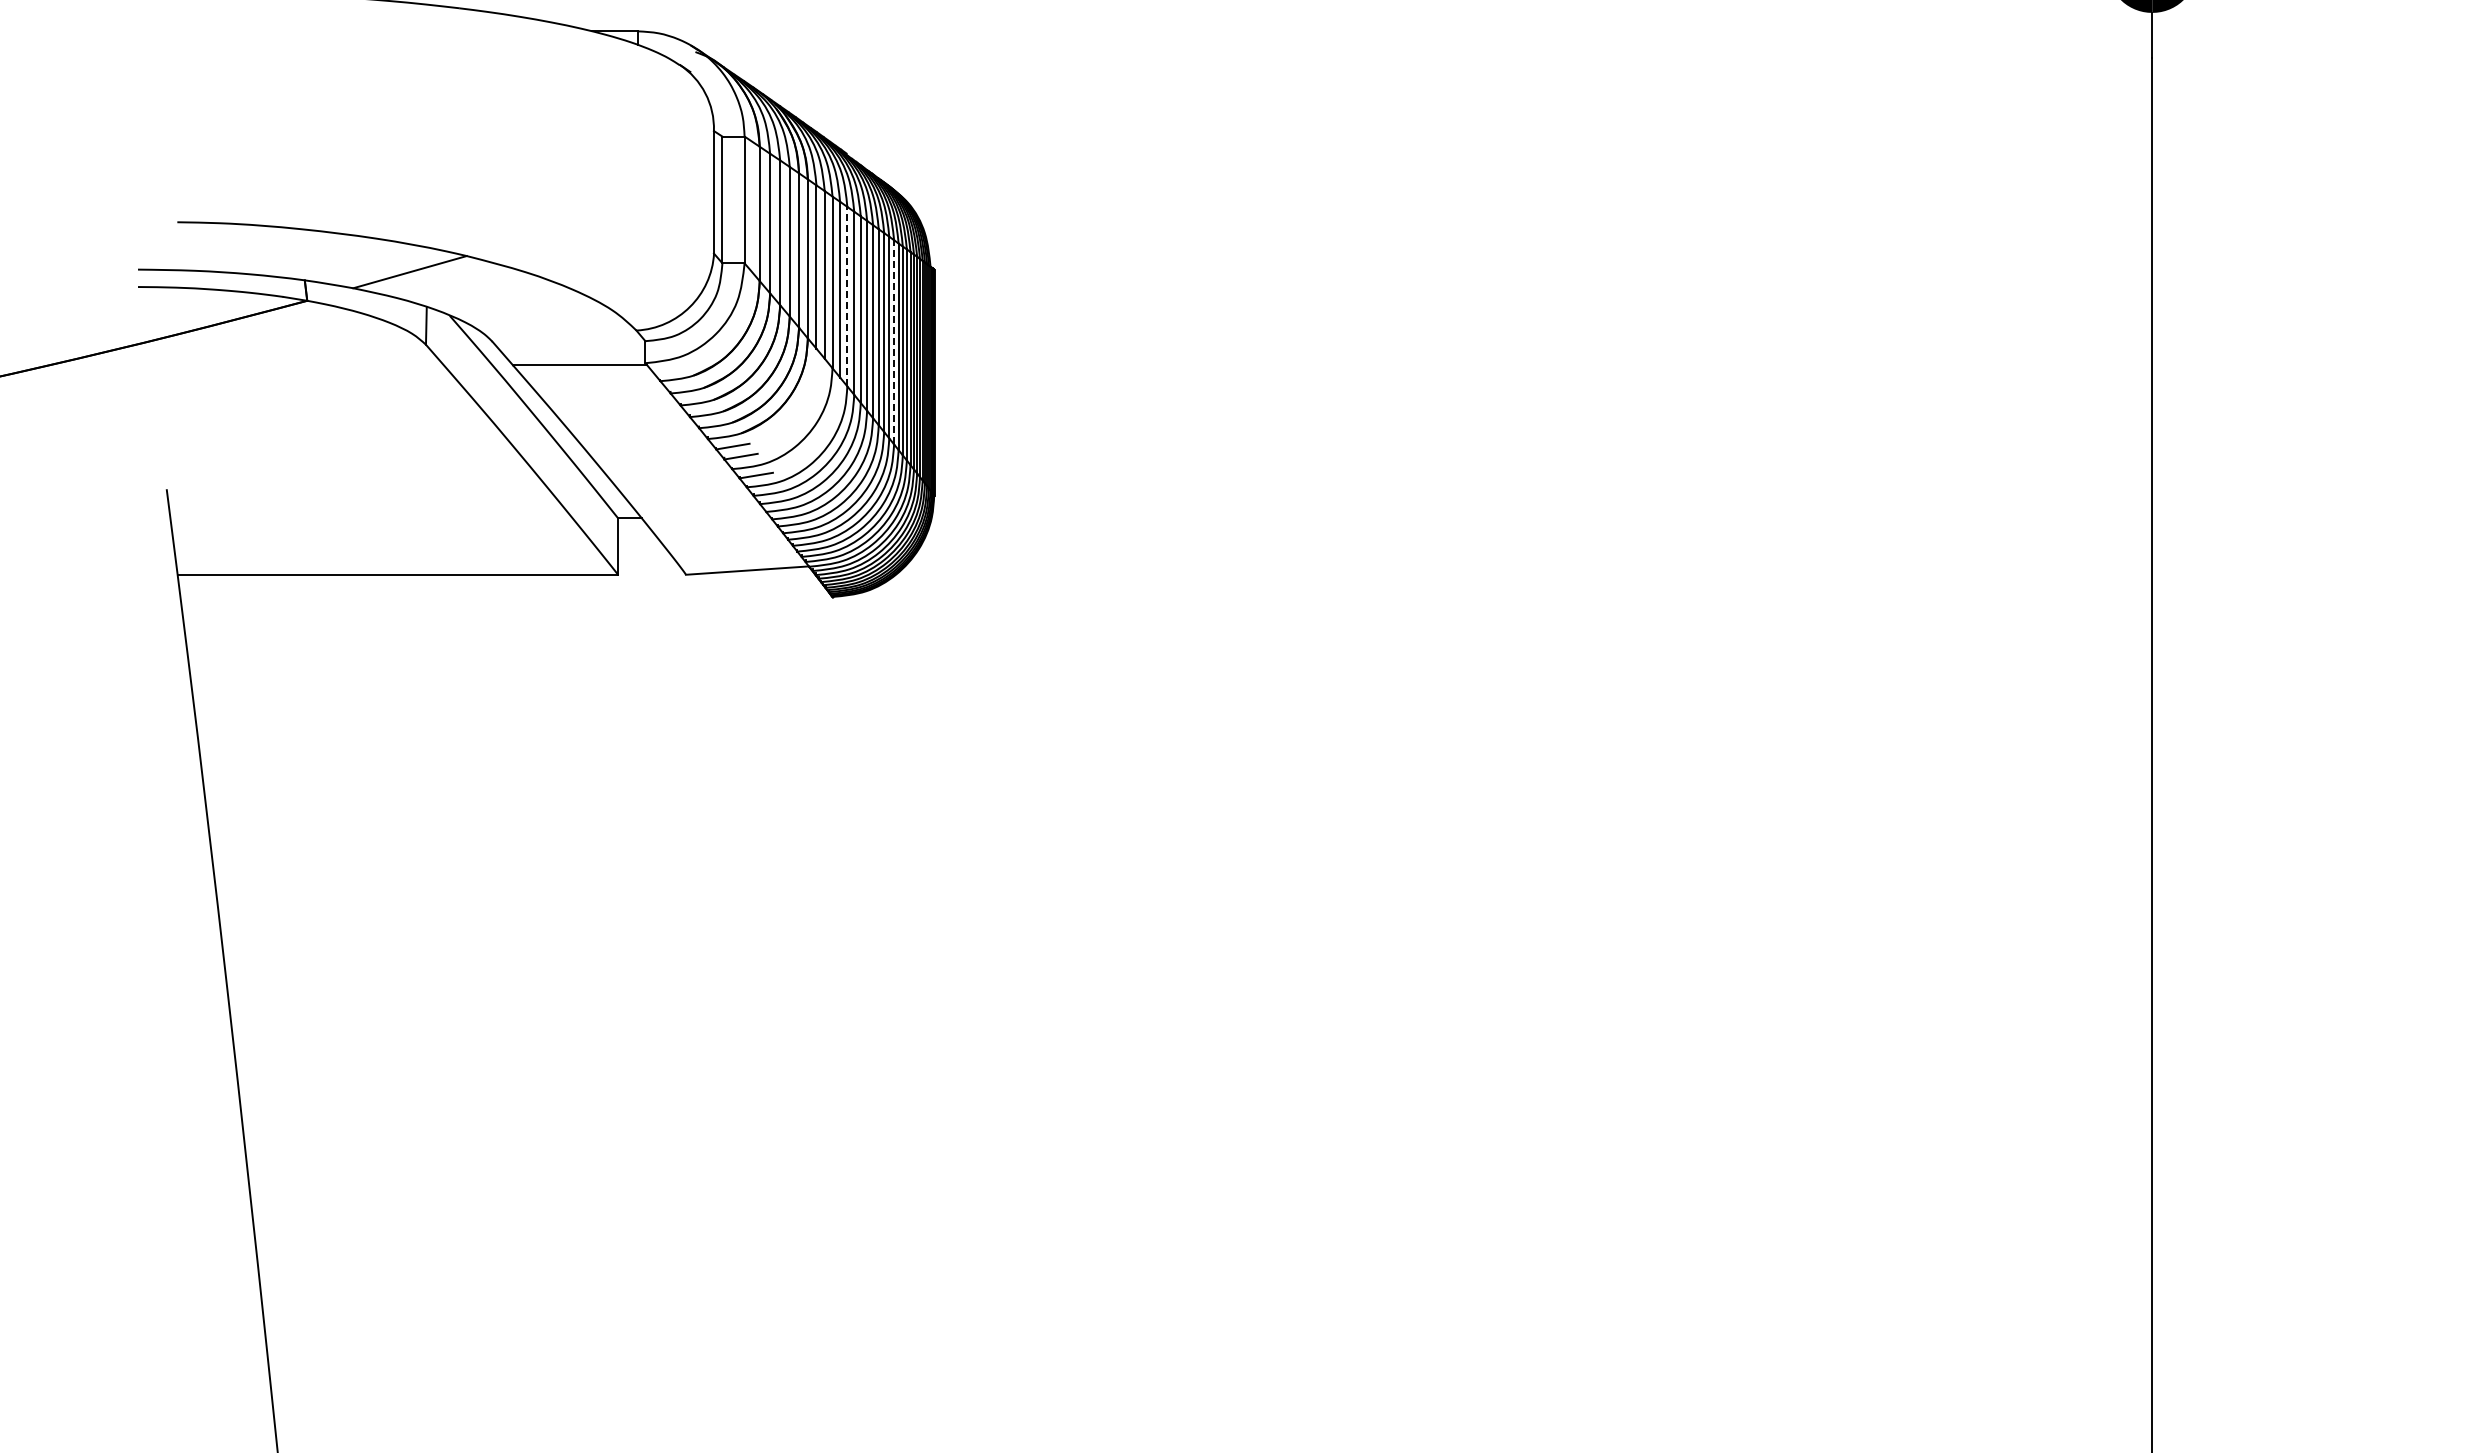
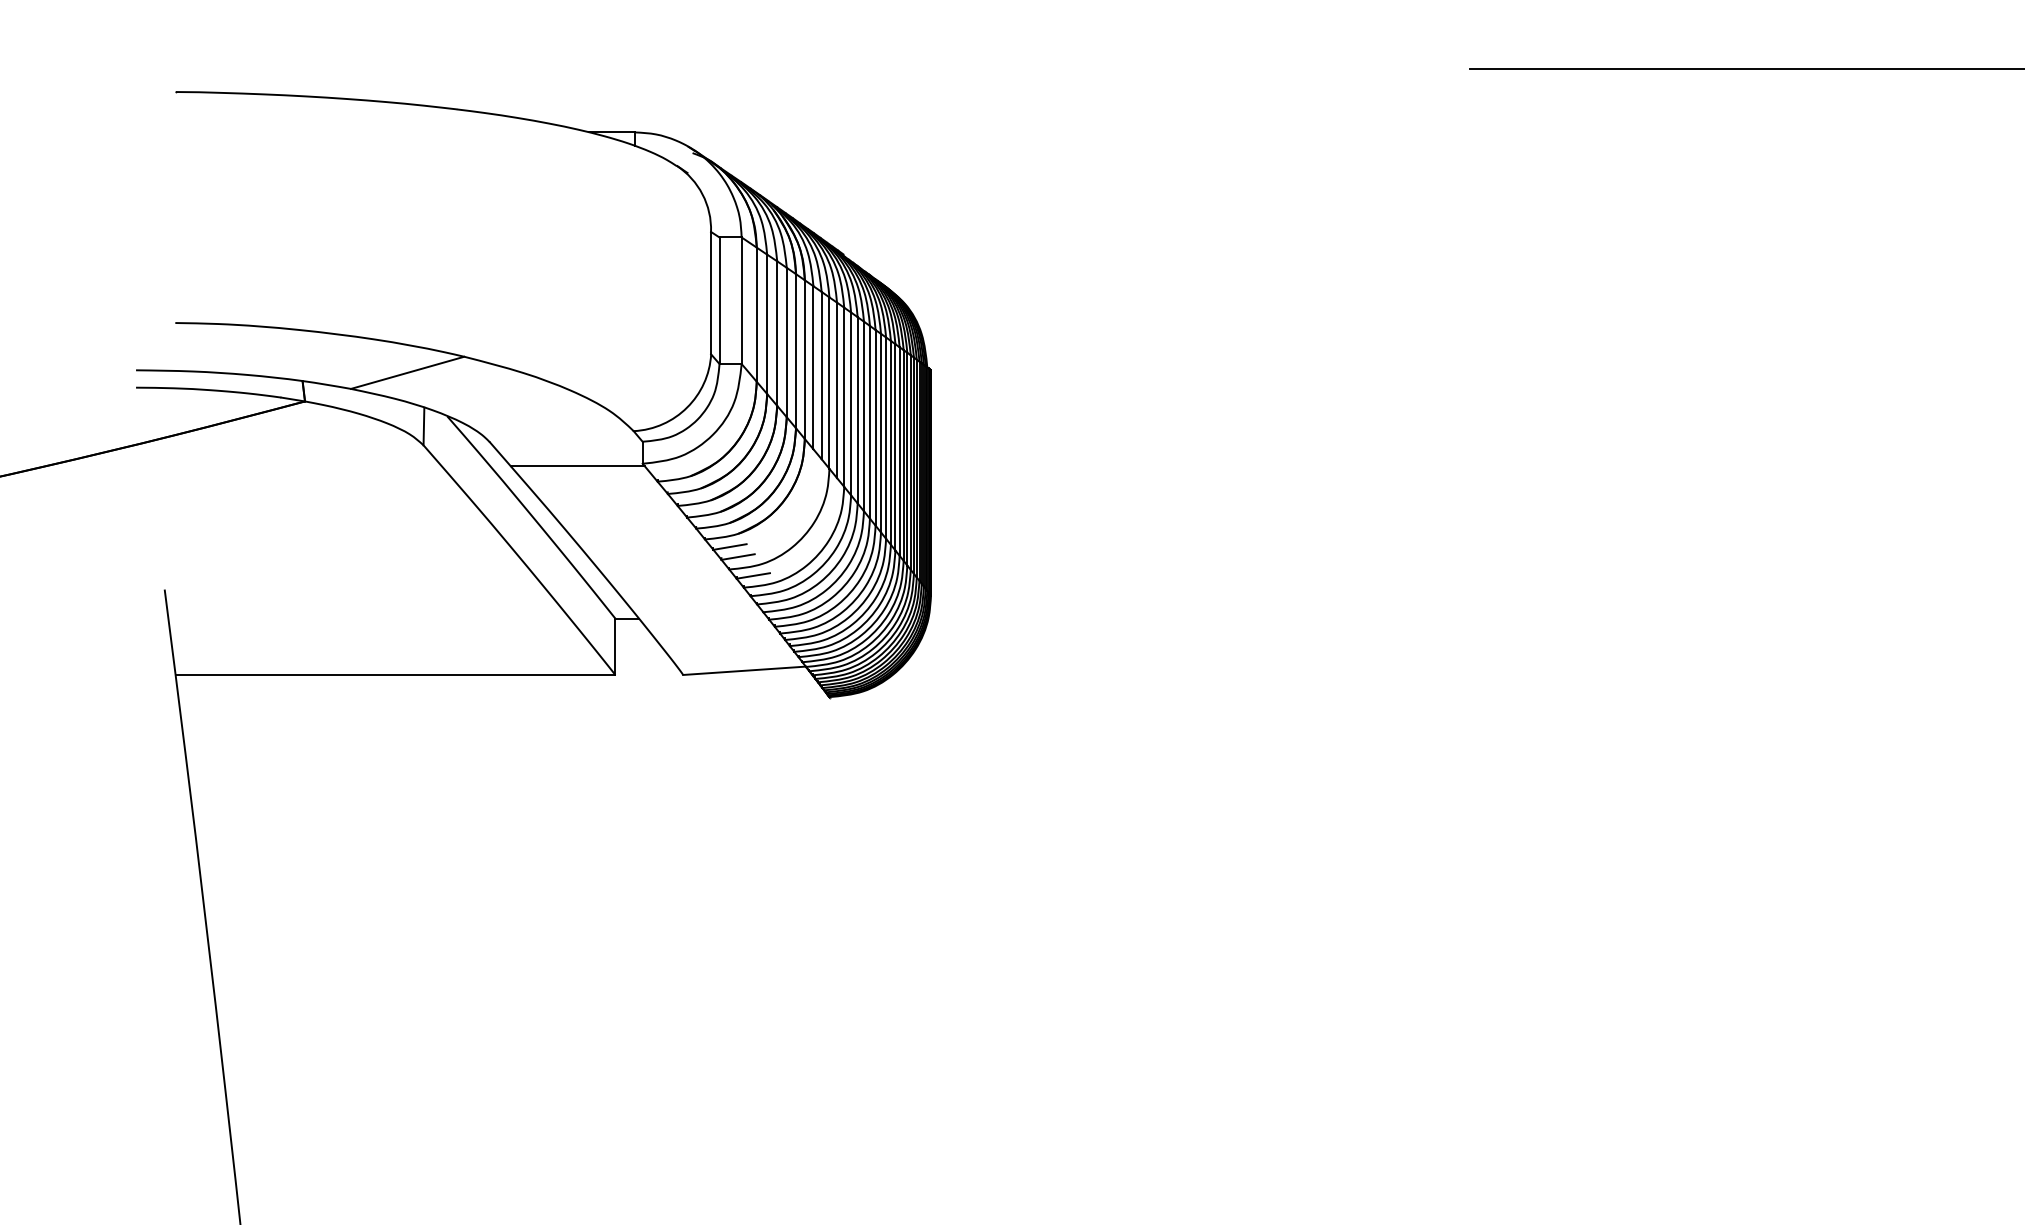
line: (847, 296) -> (844, 397), dashed -> solid
line: (894, 341) -> (891, 442), dashed -> solid

